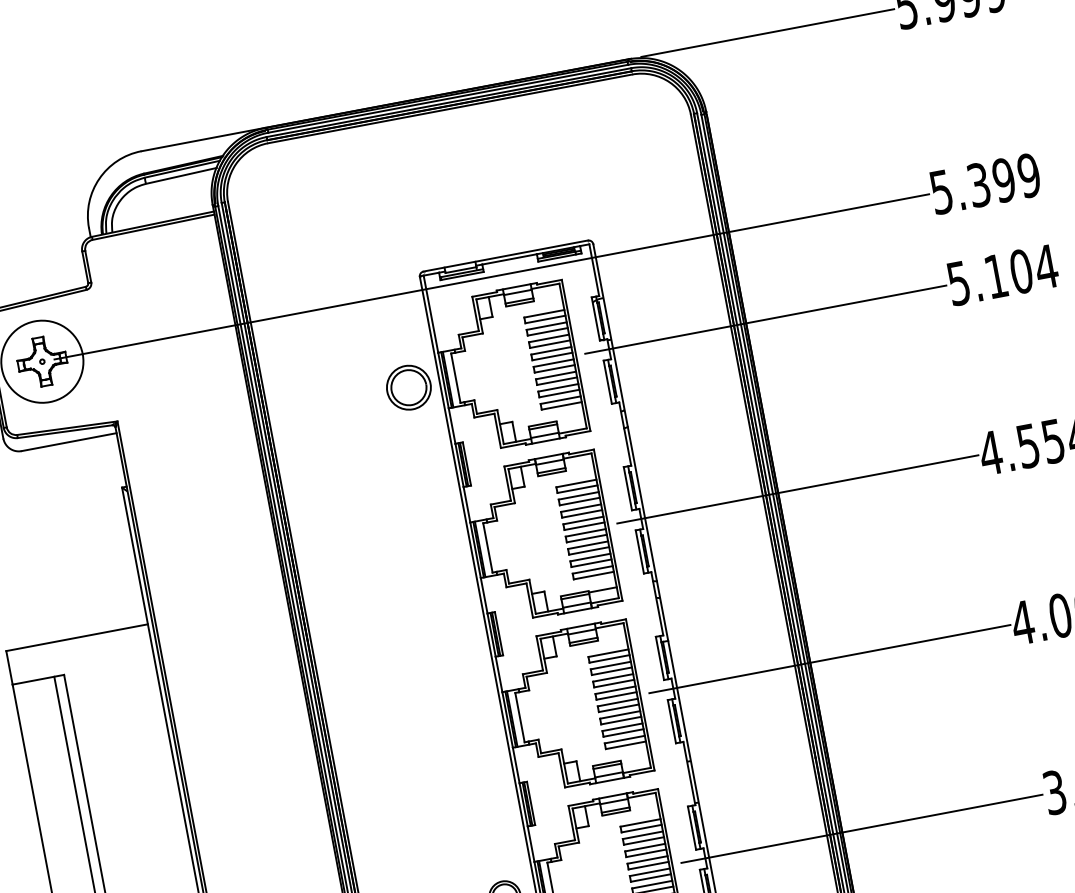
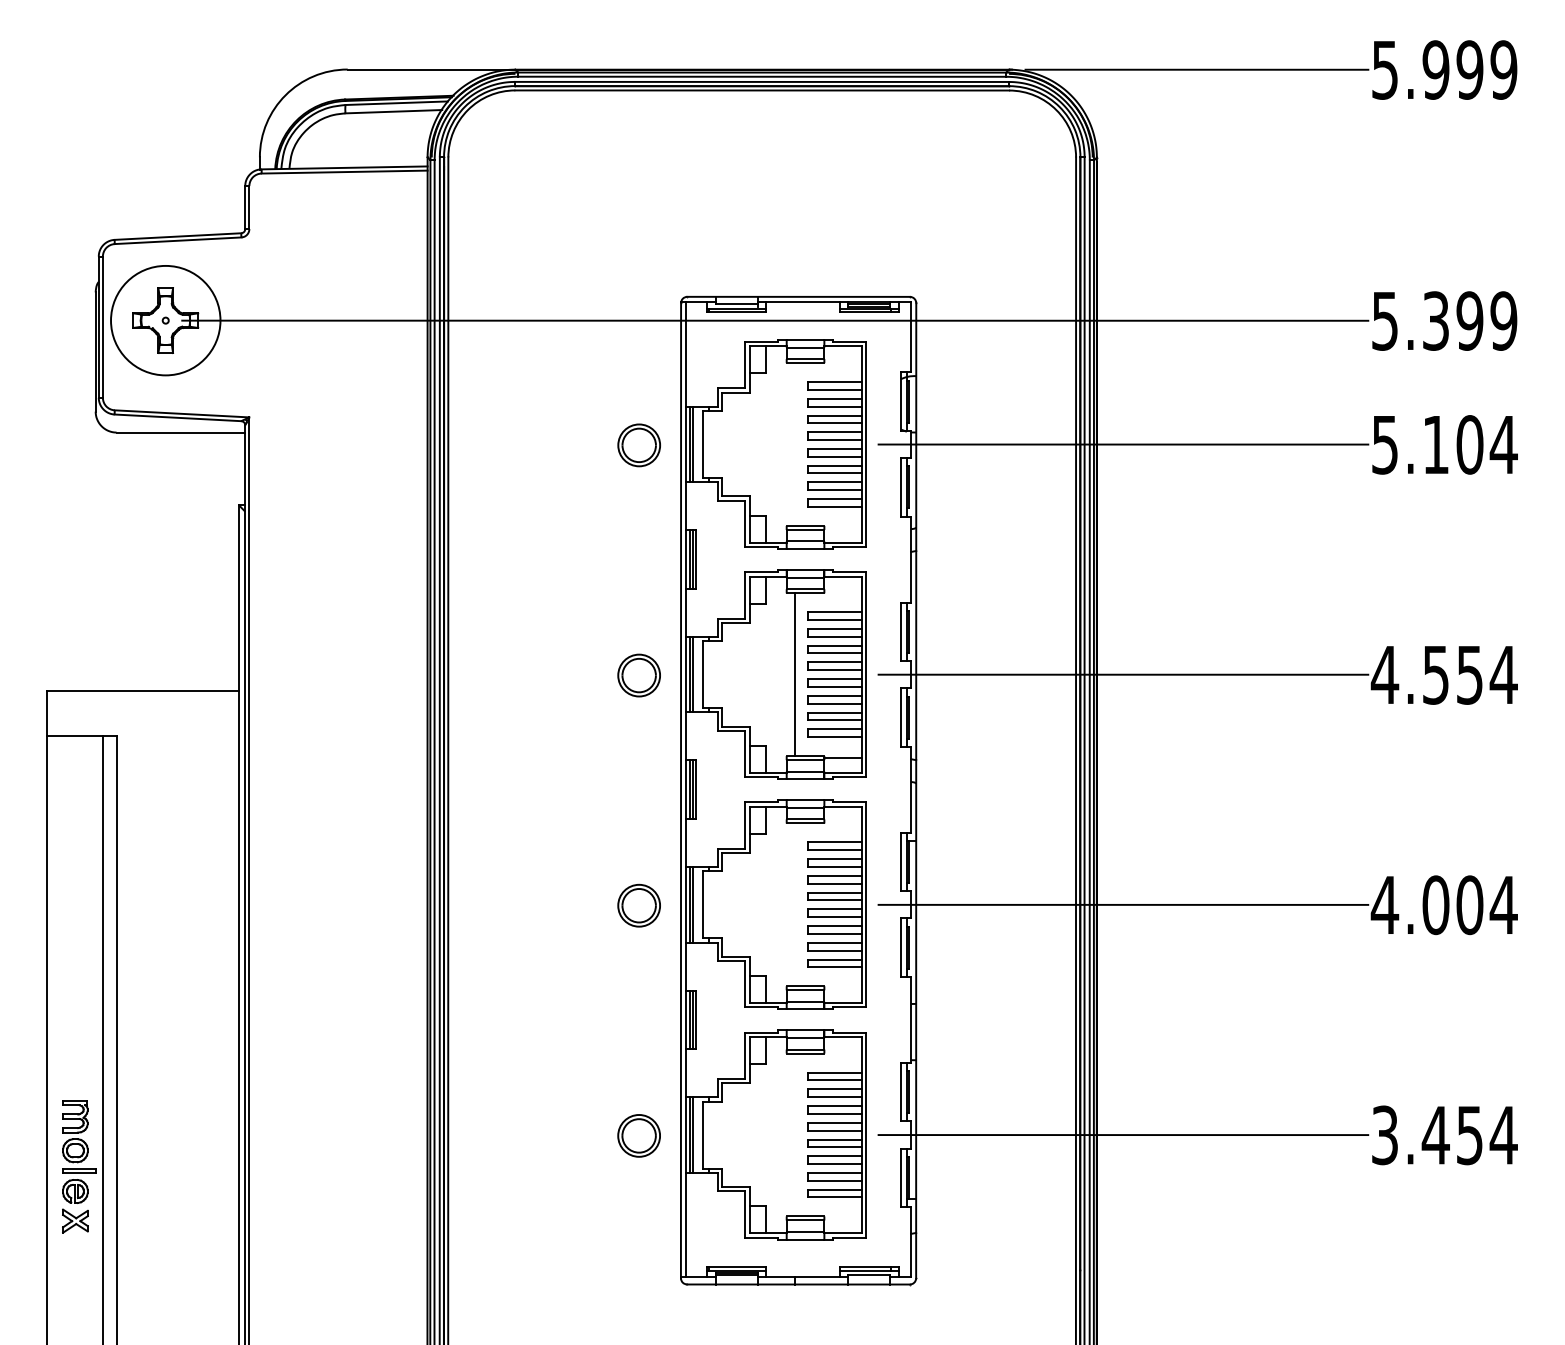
part: (408, 387) -> (638, 445), size x0.71
line: (555, 535) -> (794, 674), added
part: (440, 557) -> (638, 675), added
part: (472, 727) -> (638, 905), added

